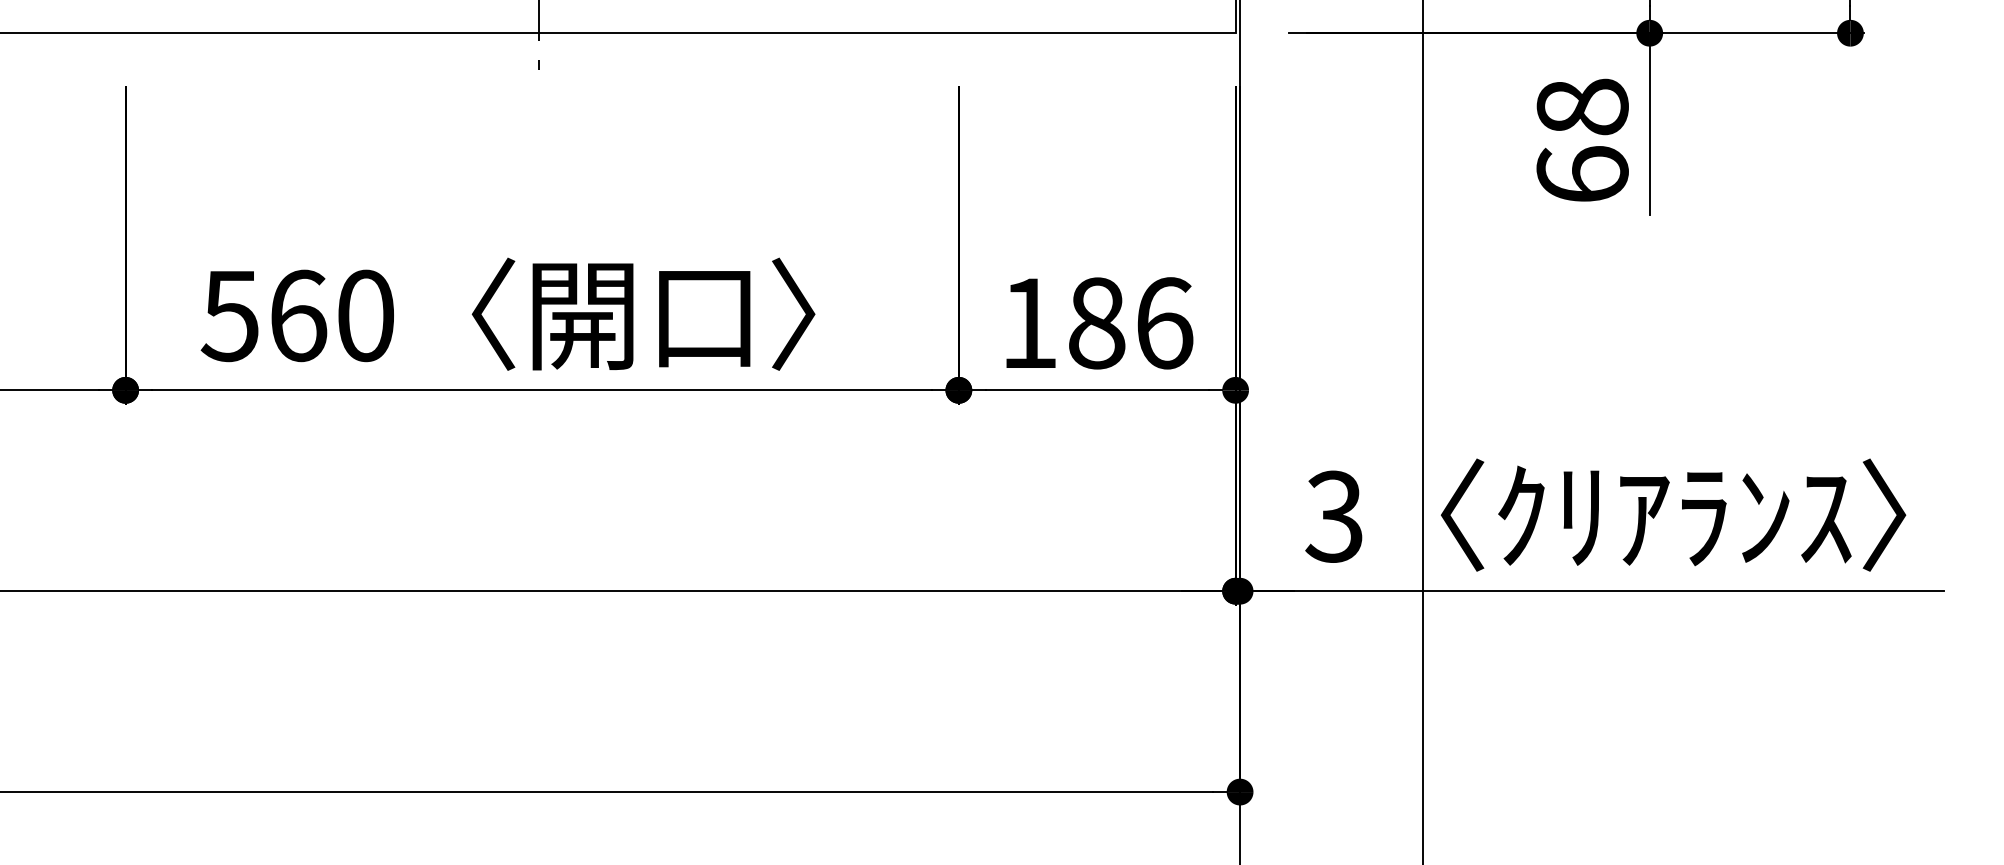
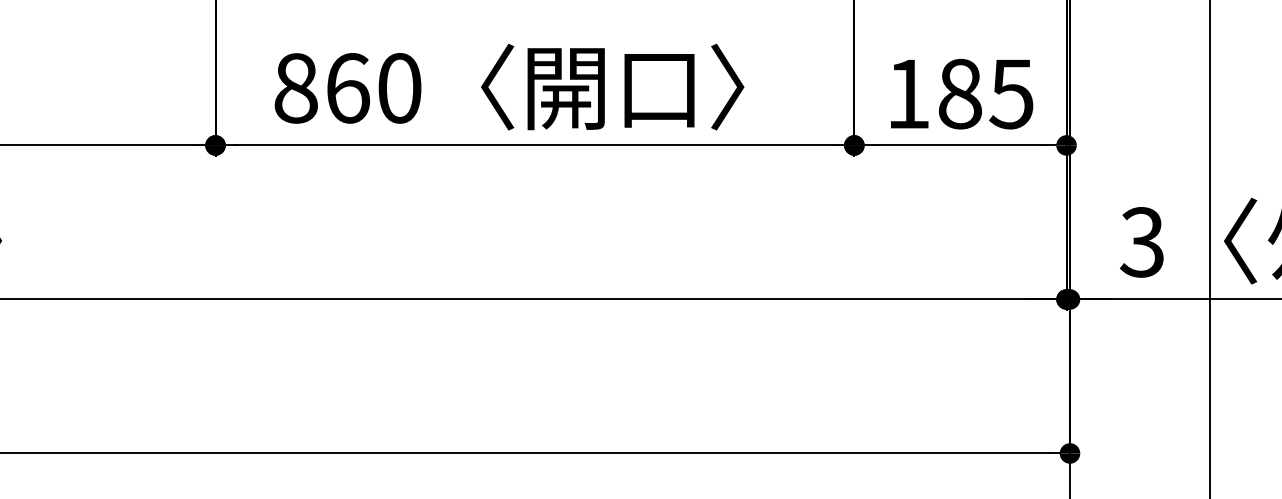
text: (229, 316) -> (295, 88), 560 -> 860
text: (1163, 323) -> (1011, 94), 186 -> 185

